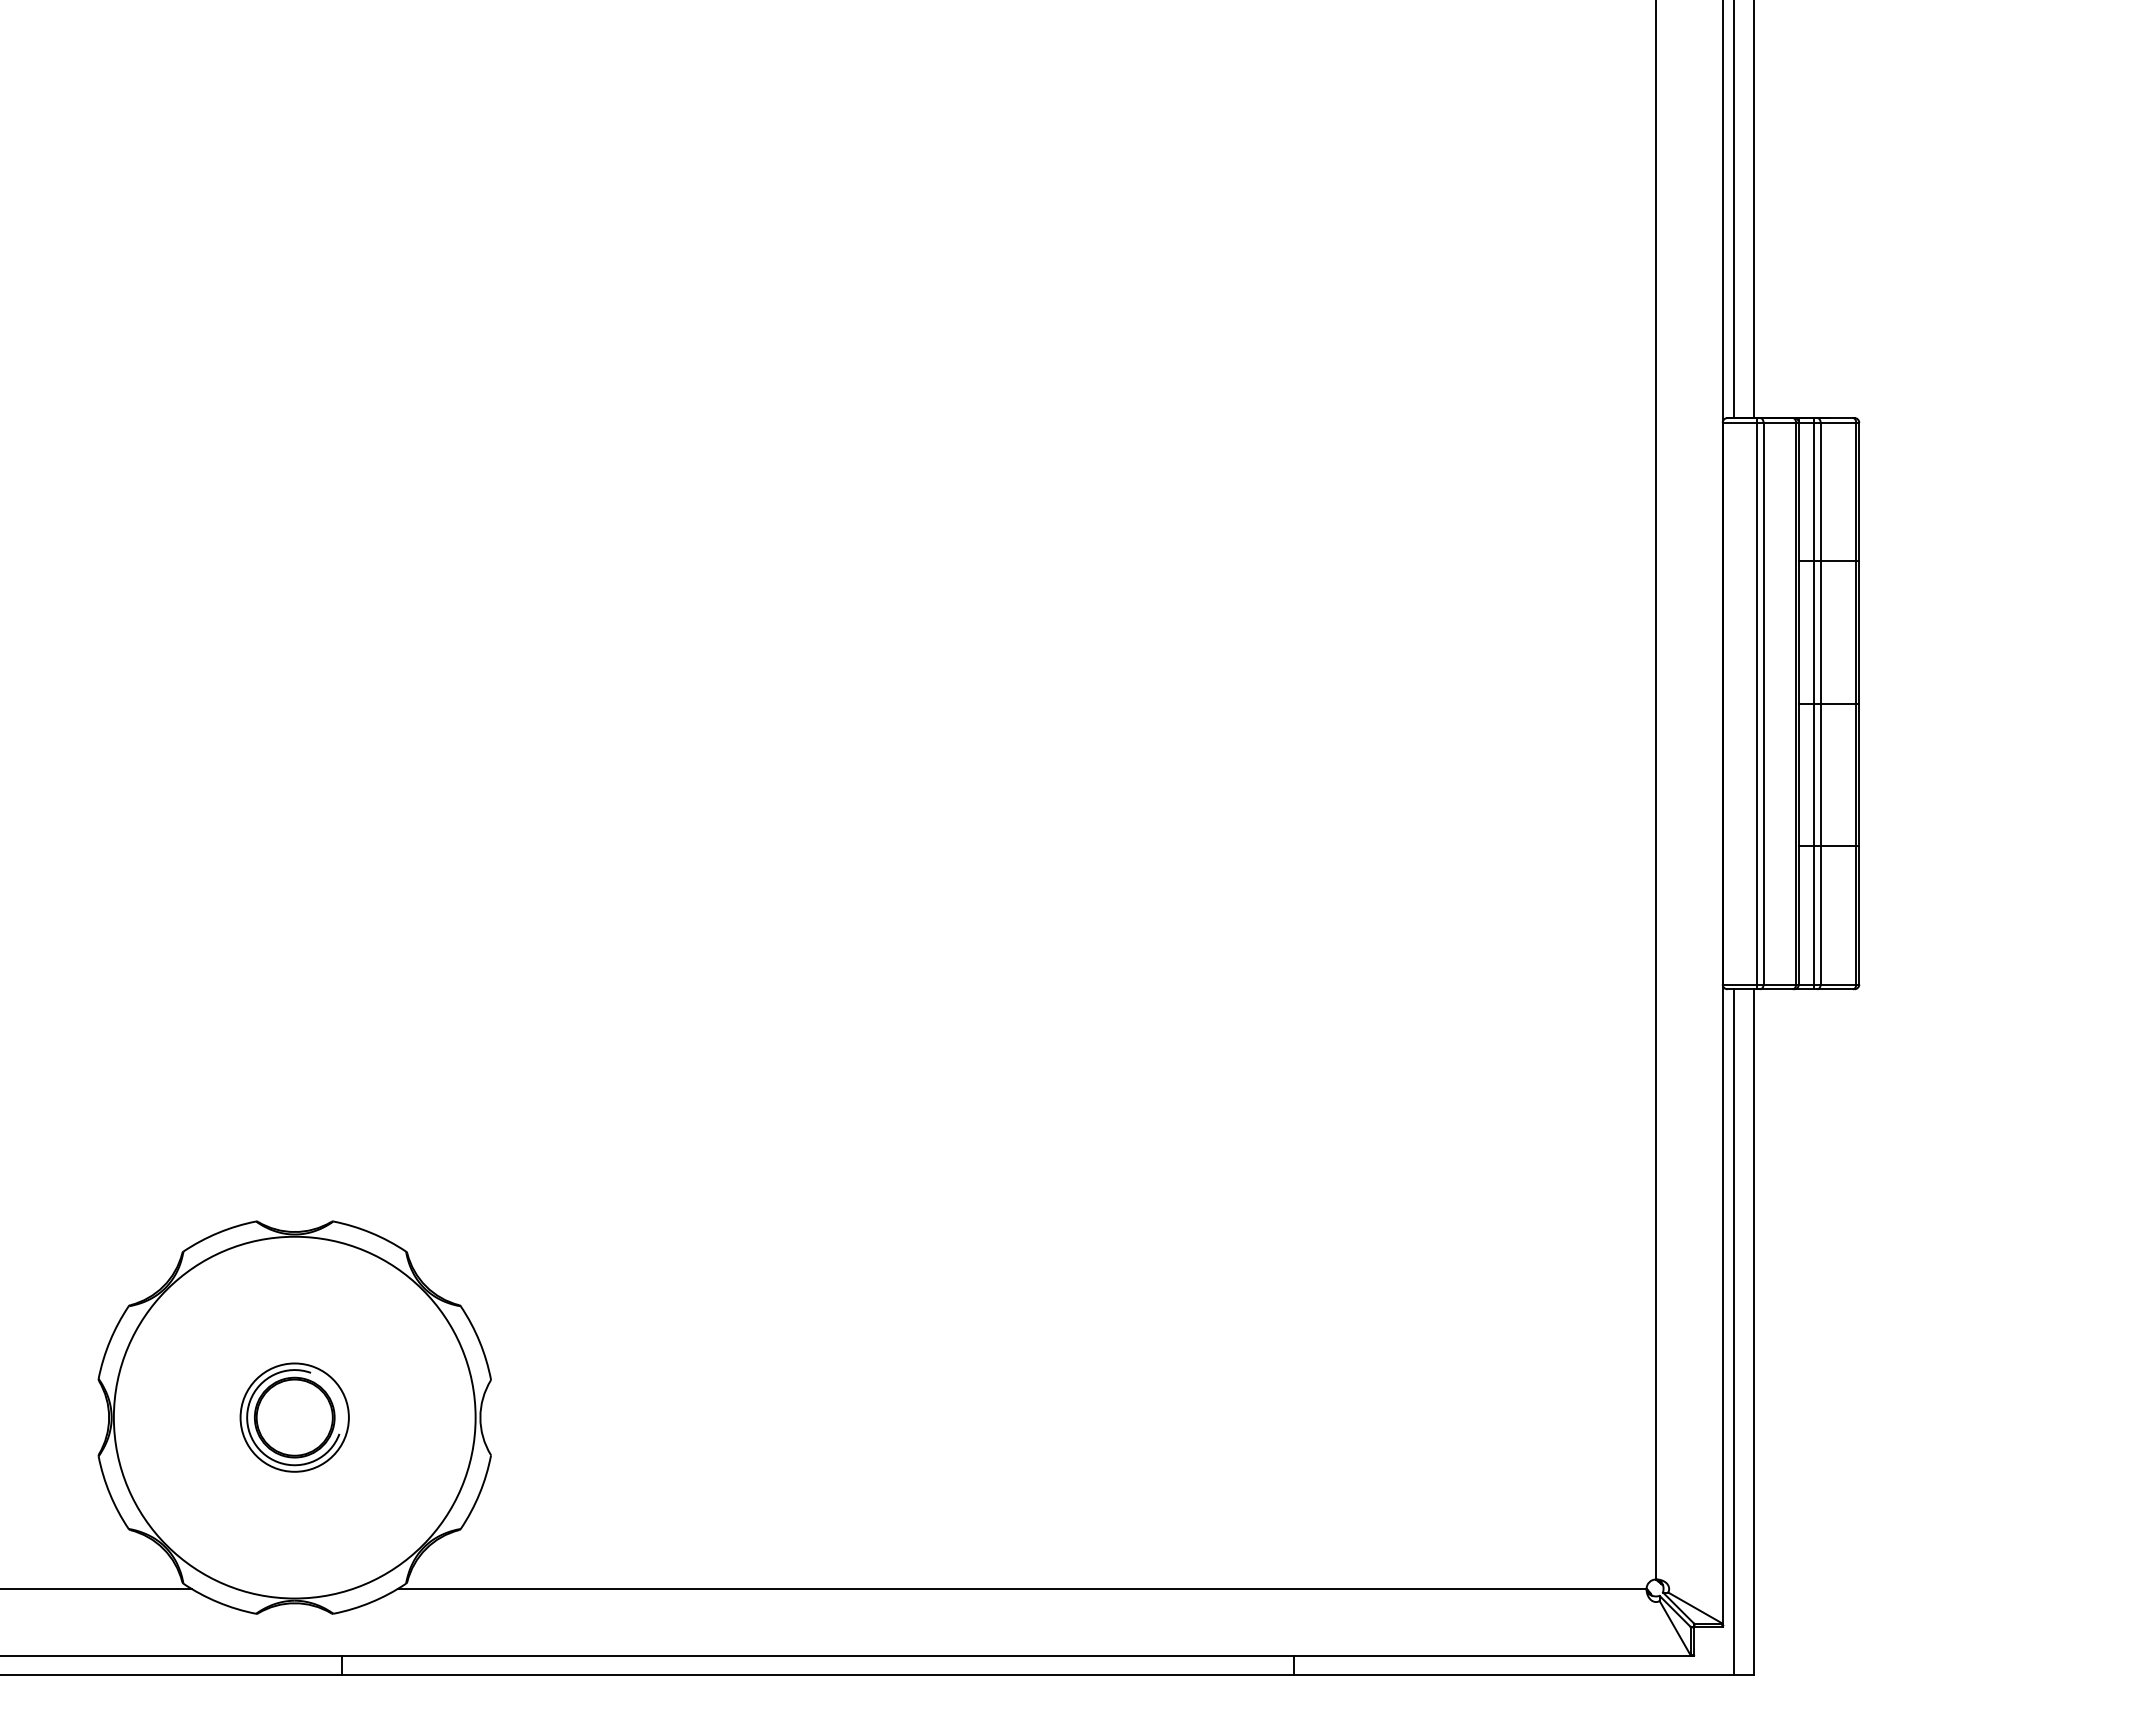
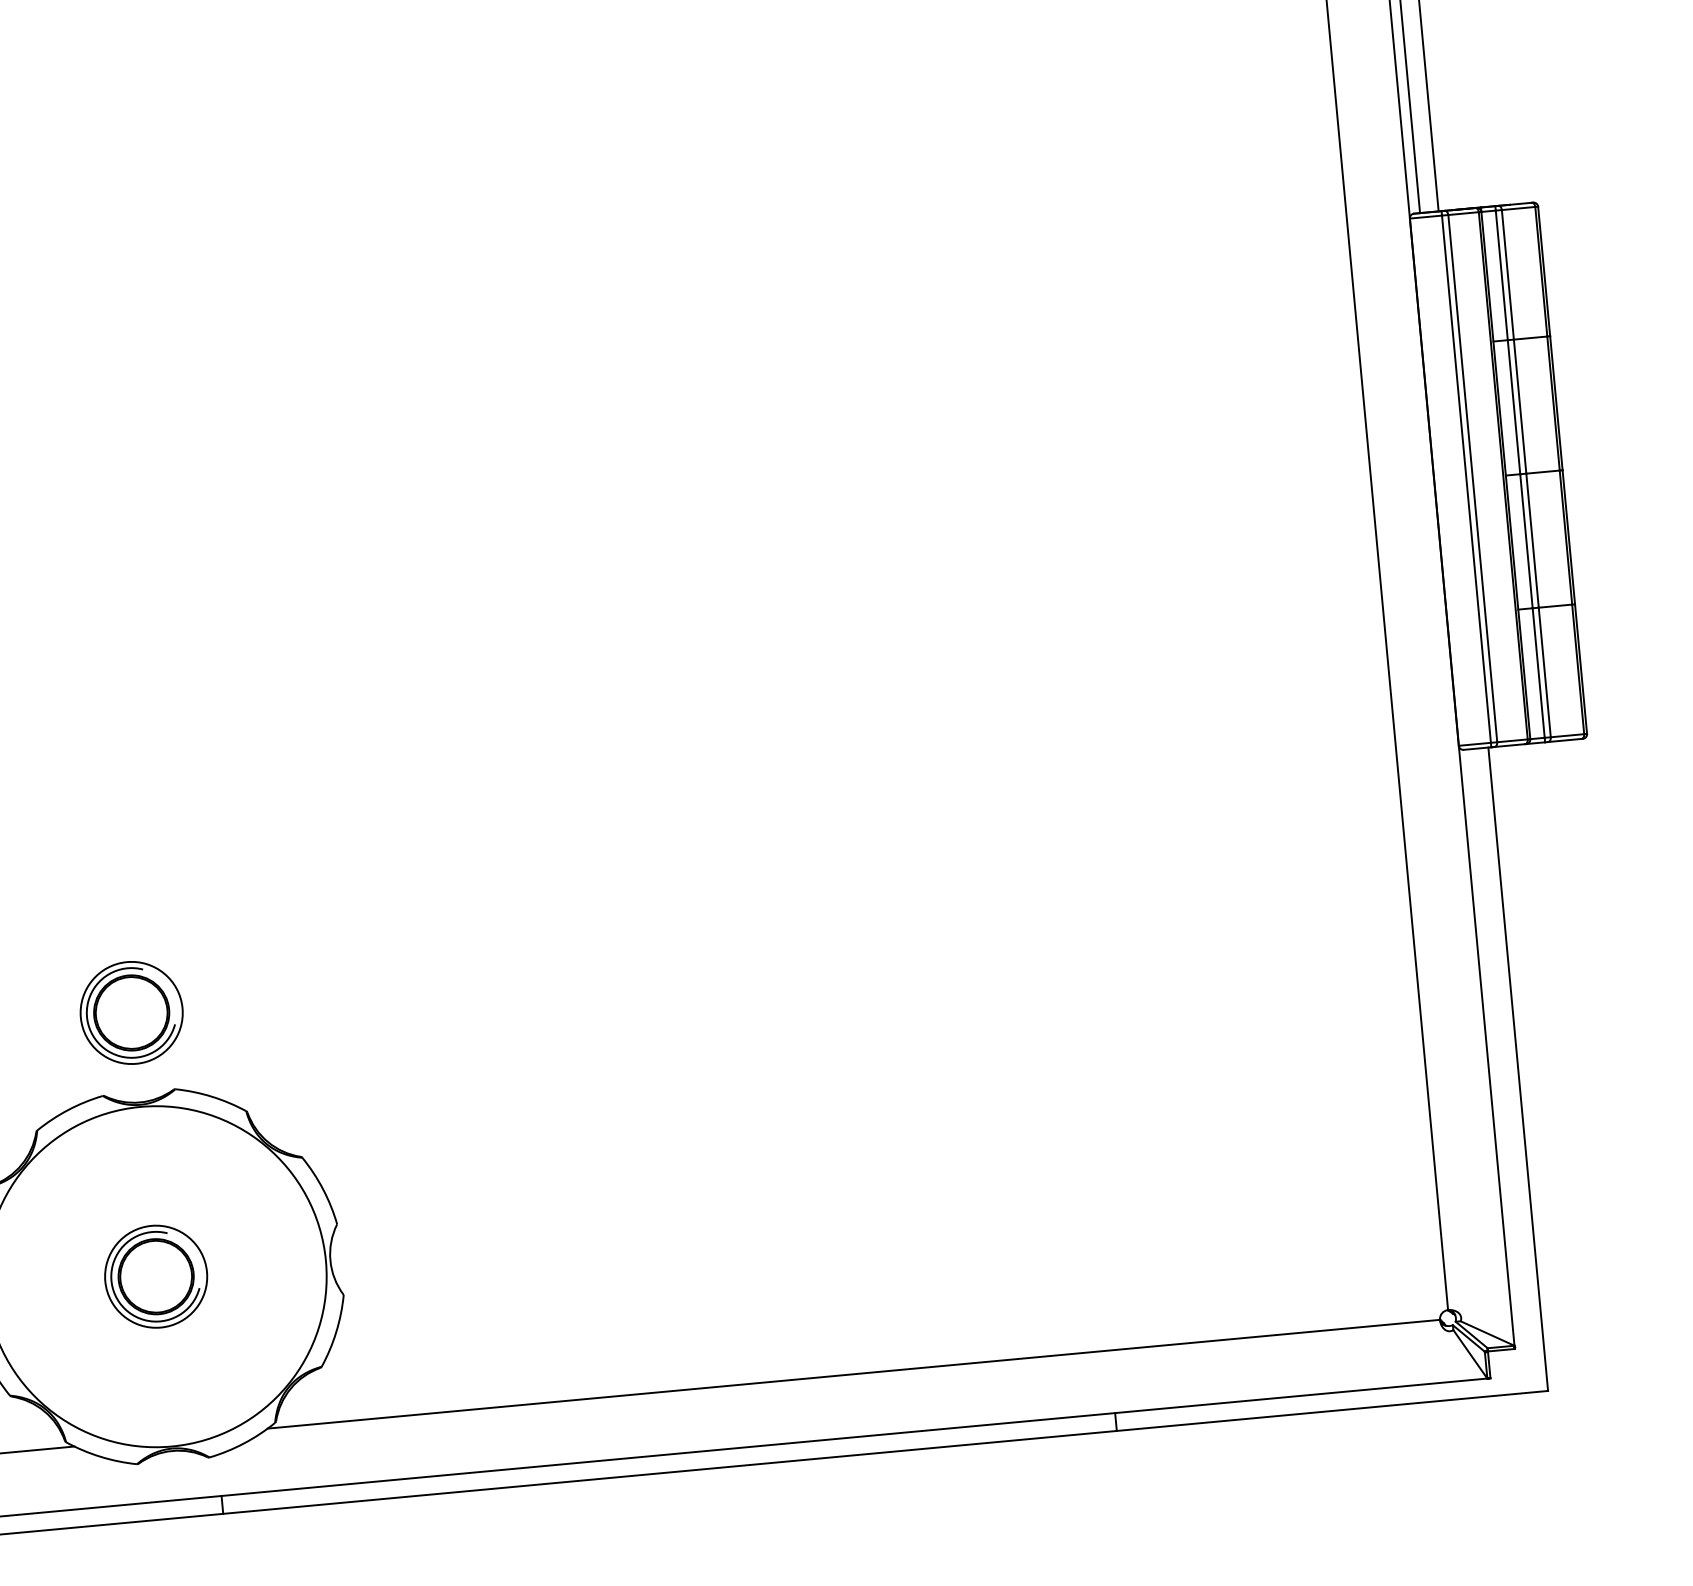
part: (294, 1136) -> (131, 1012), added
line: (1733, 1331) -> (1499, 1070), removed

